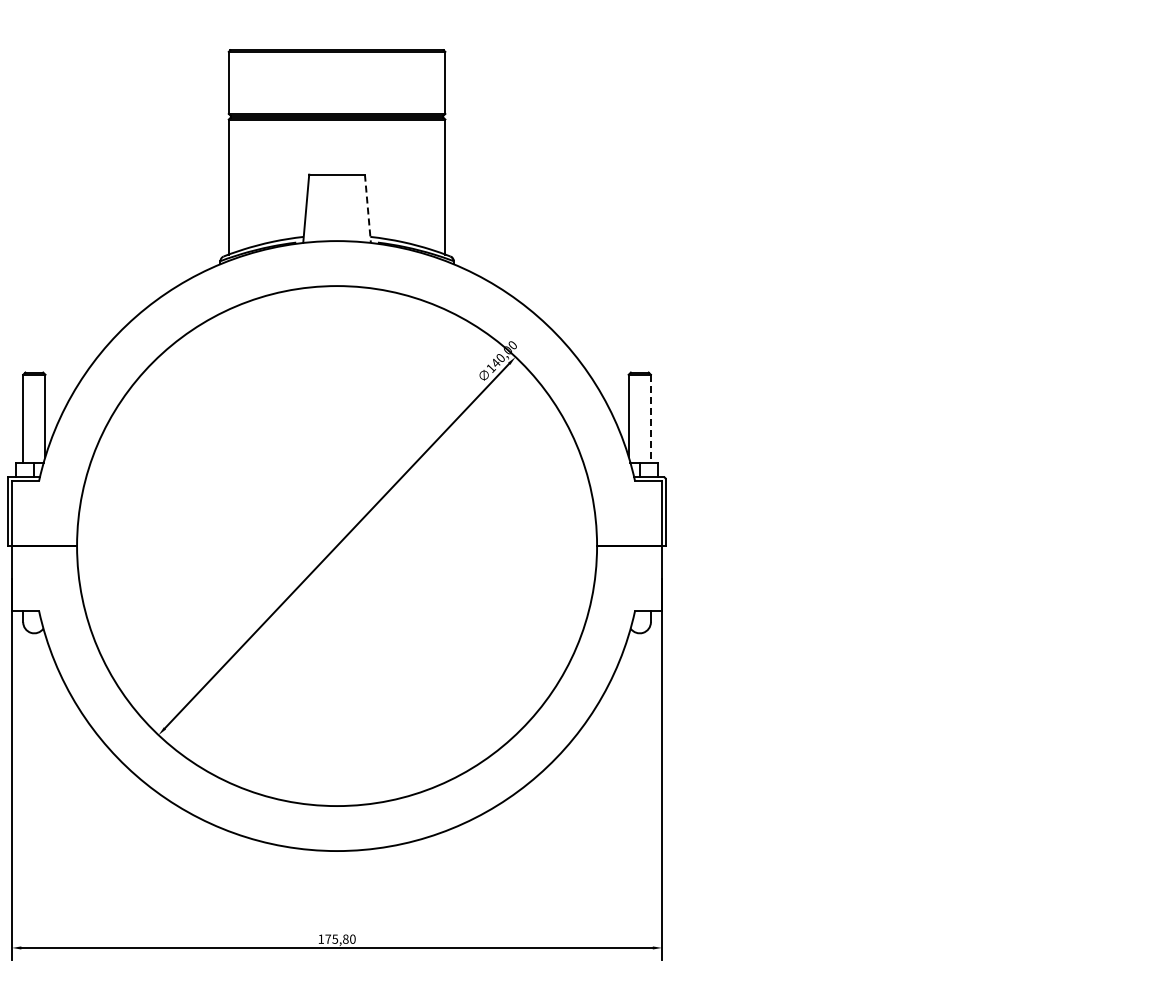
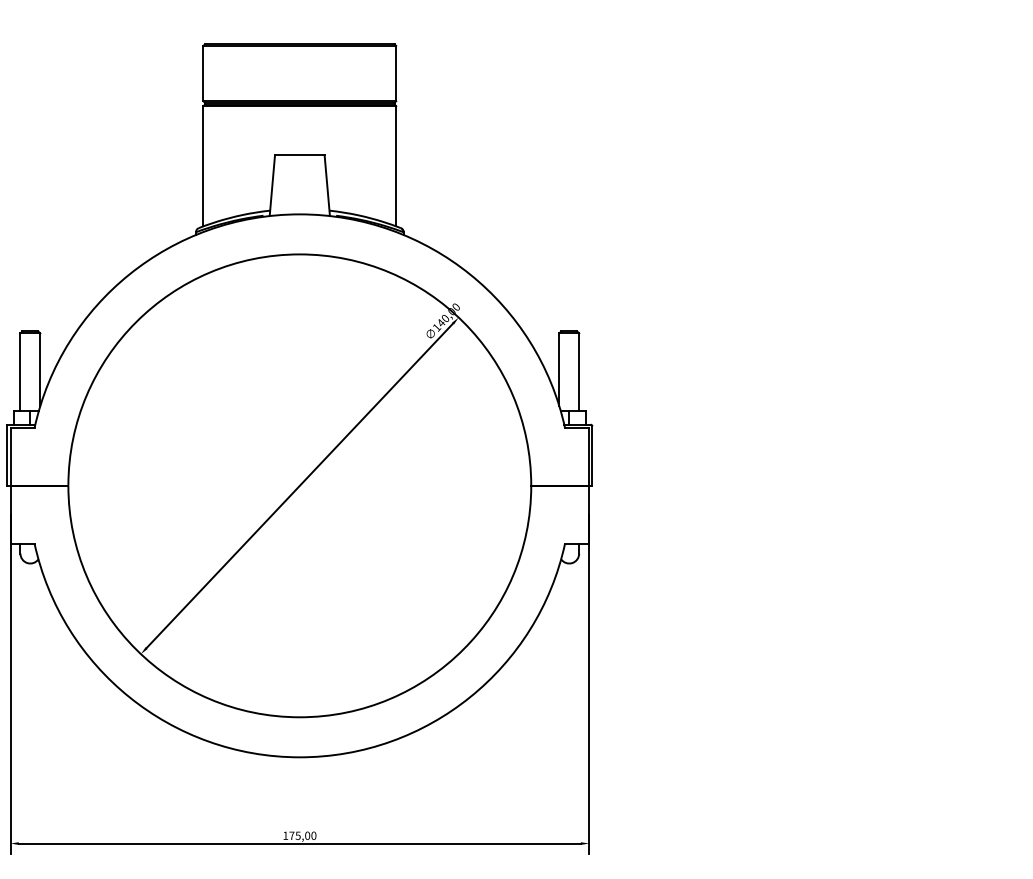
line: (367, 209) -> (326, 186), dashed -> solid
line: (650, 418) -> (578, 372), dashed -> solid
text: (345, 939) -> (307, 836), 175,80 -> 175,00

